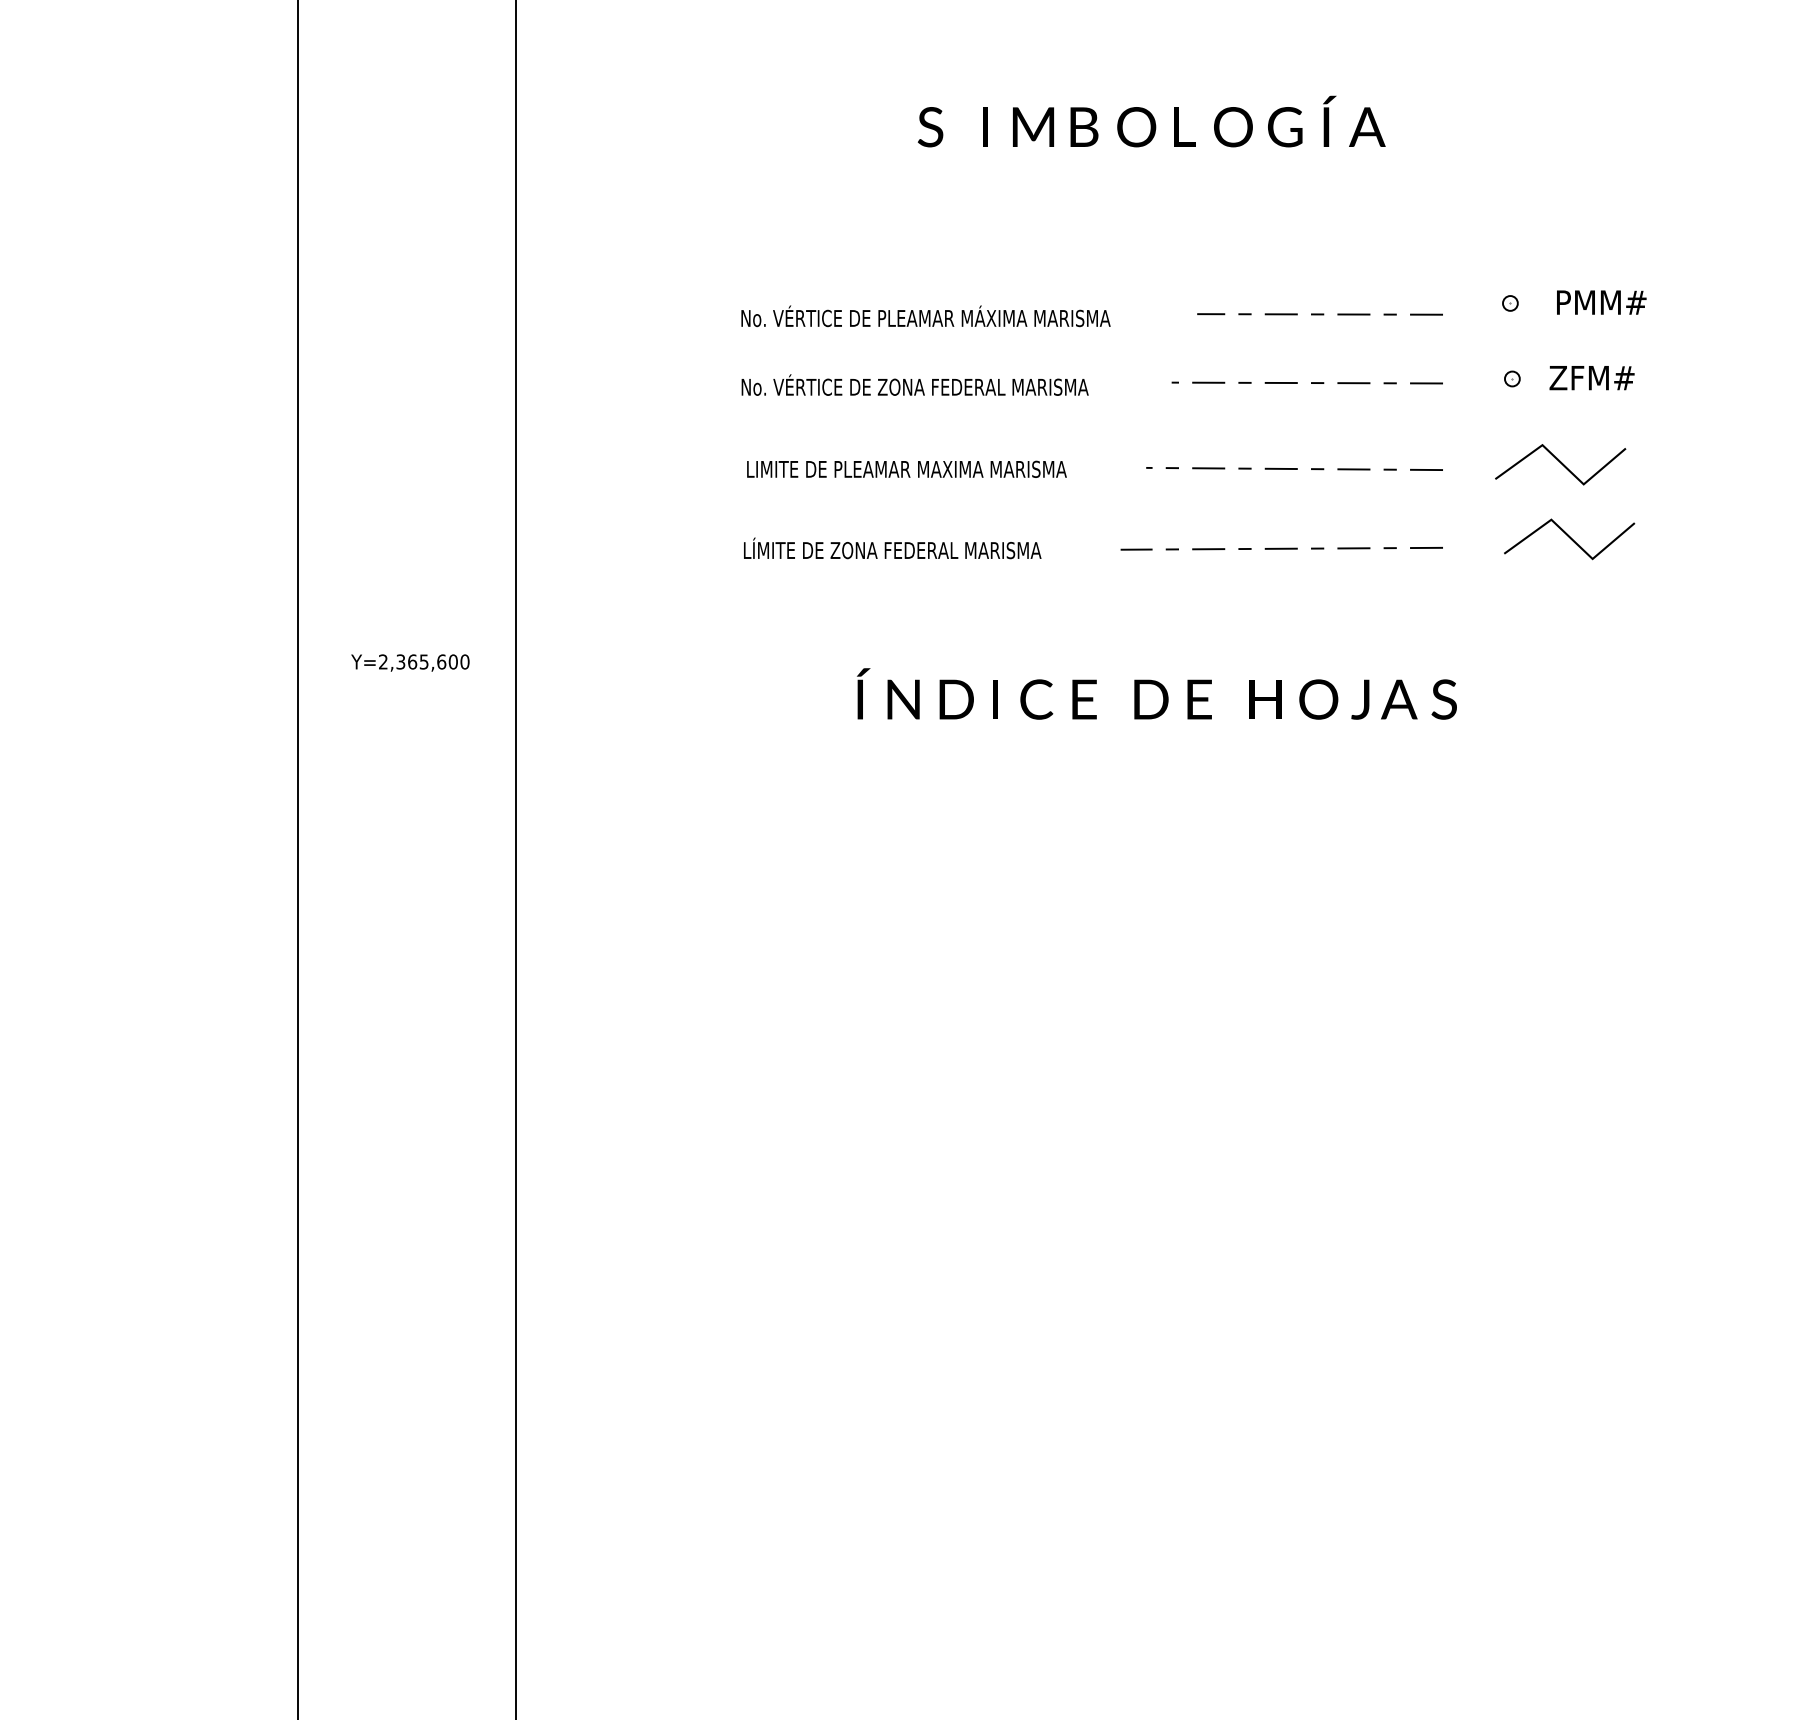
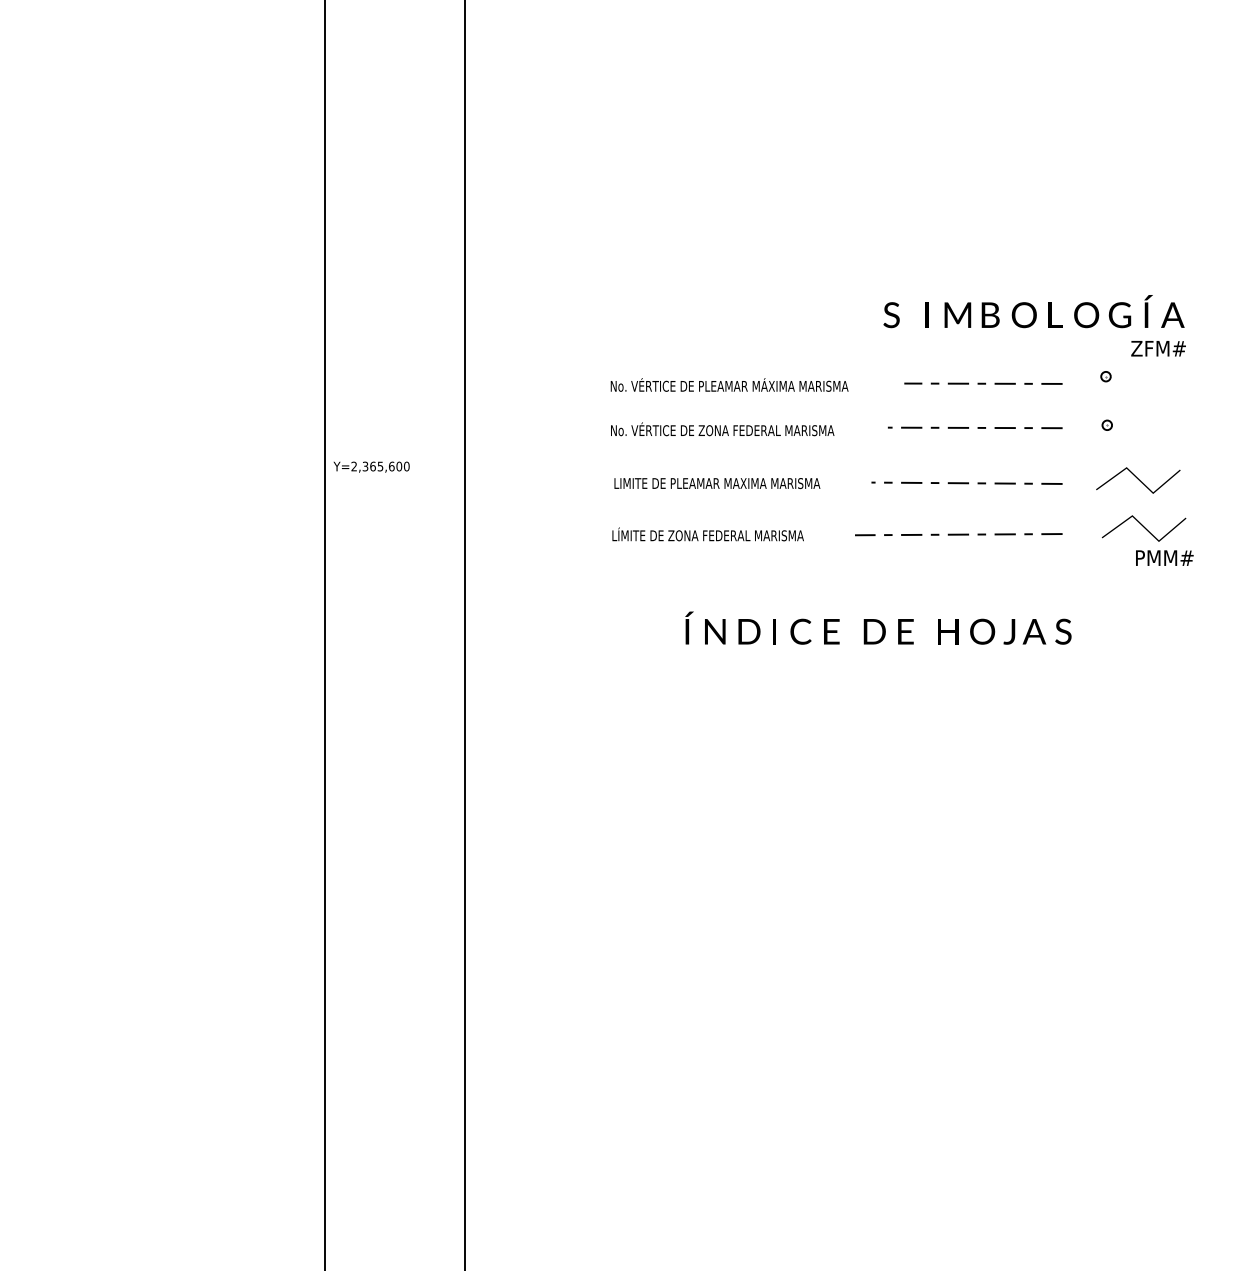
text: (1150, 121) -> (1033, 311), moved
text: (1601, 301) -> (1164, 557), moved
text: (1591, 377) -> (1158, 348), moved
text: (410, 661) -> (371, 466), moved

